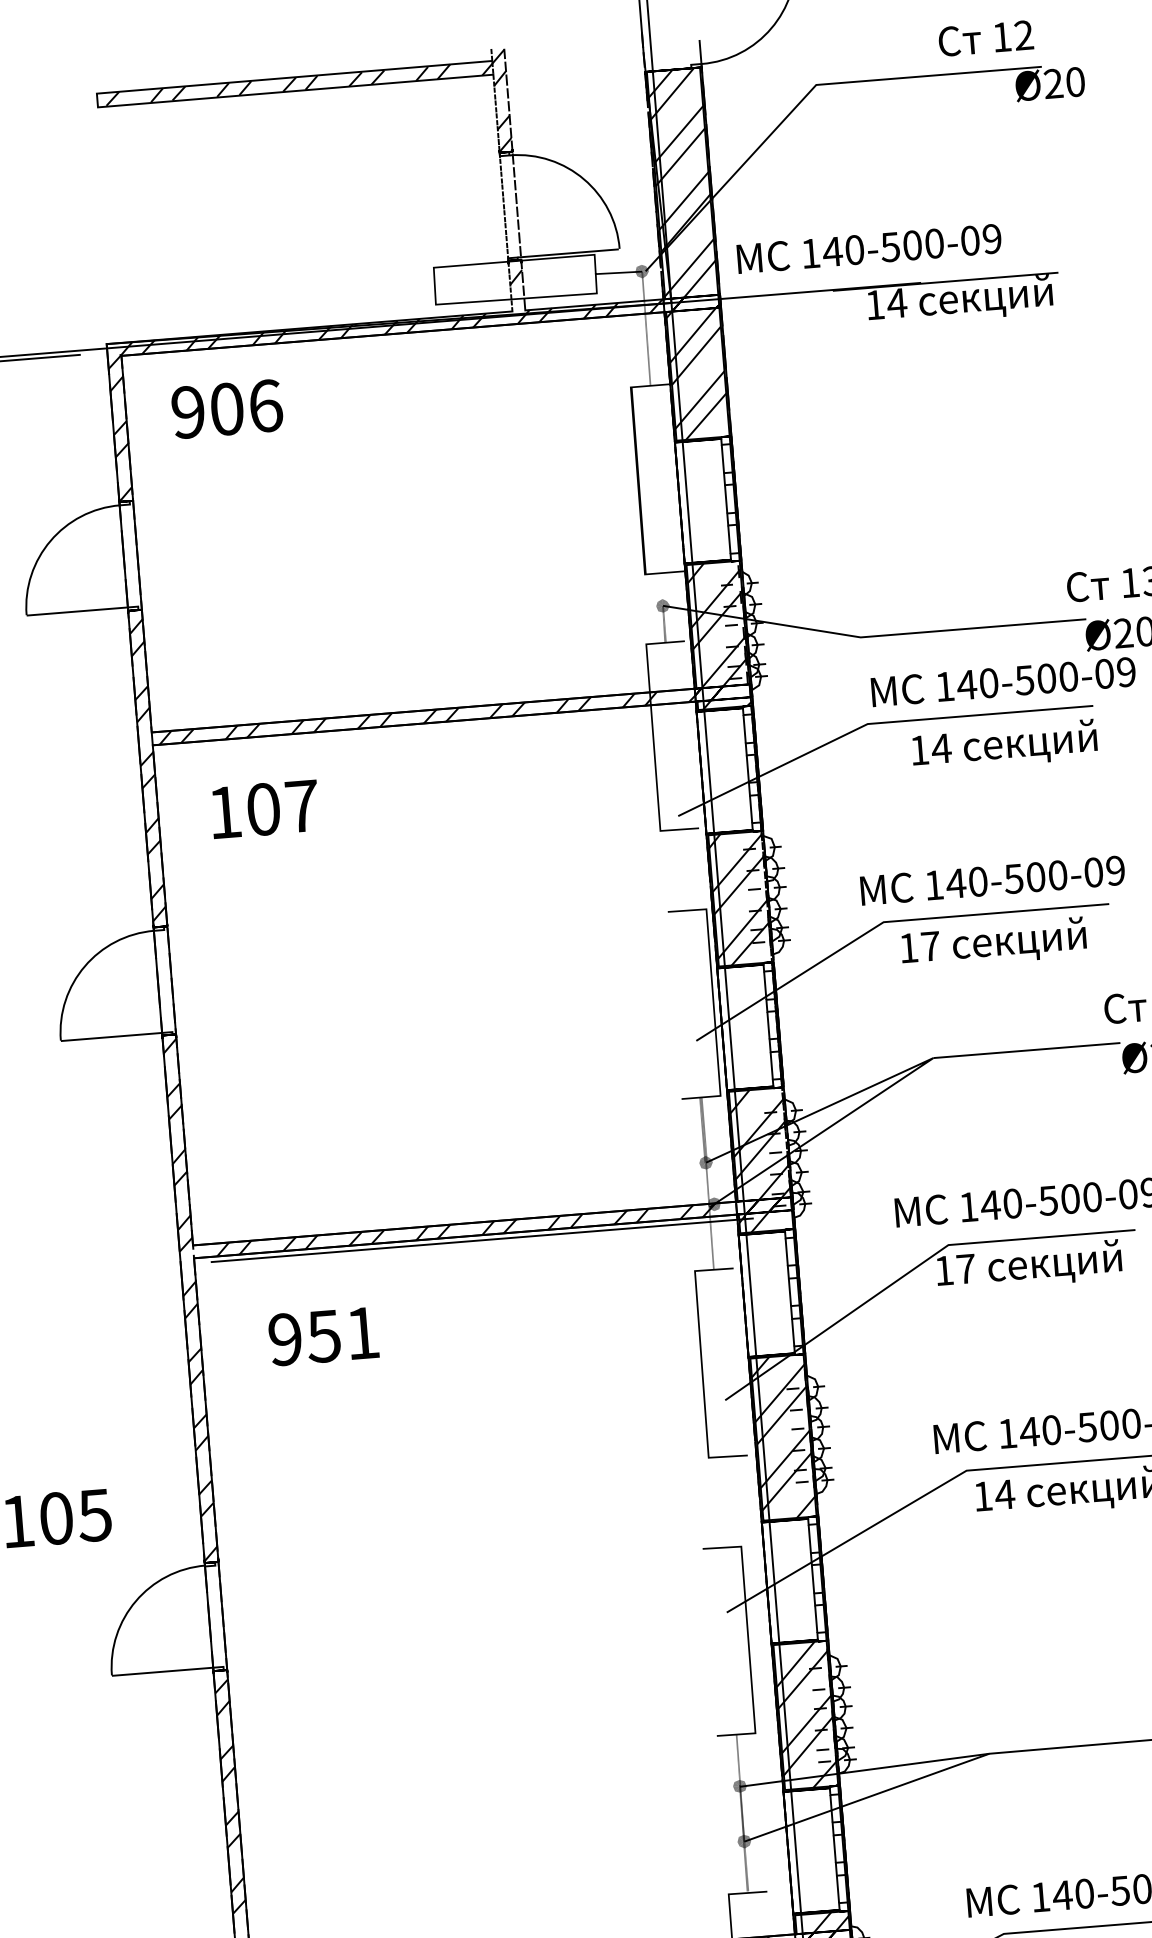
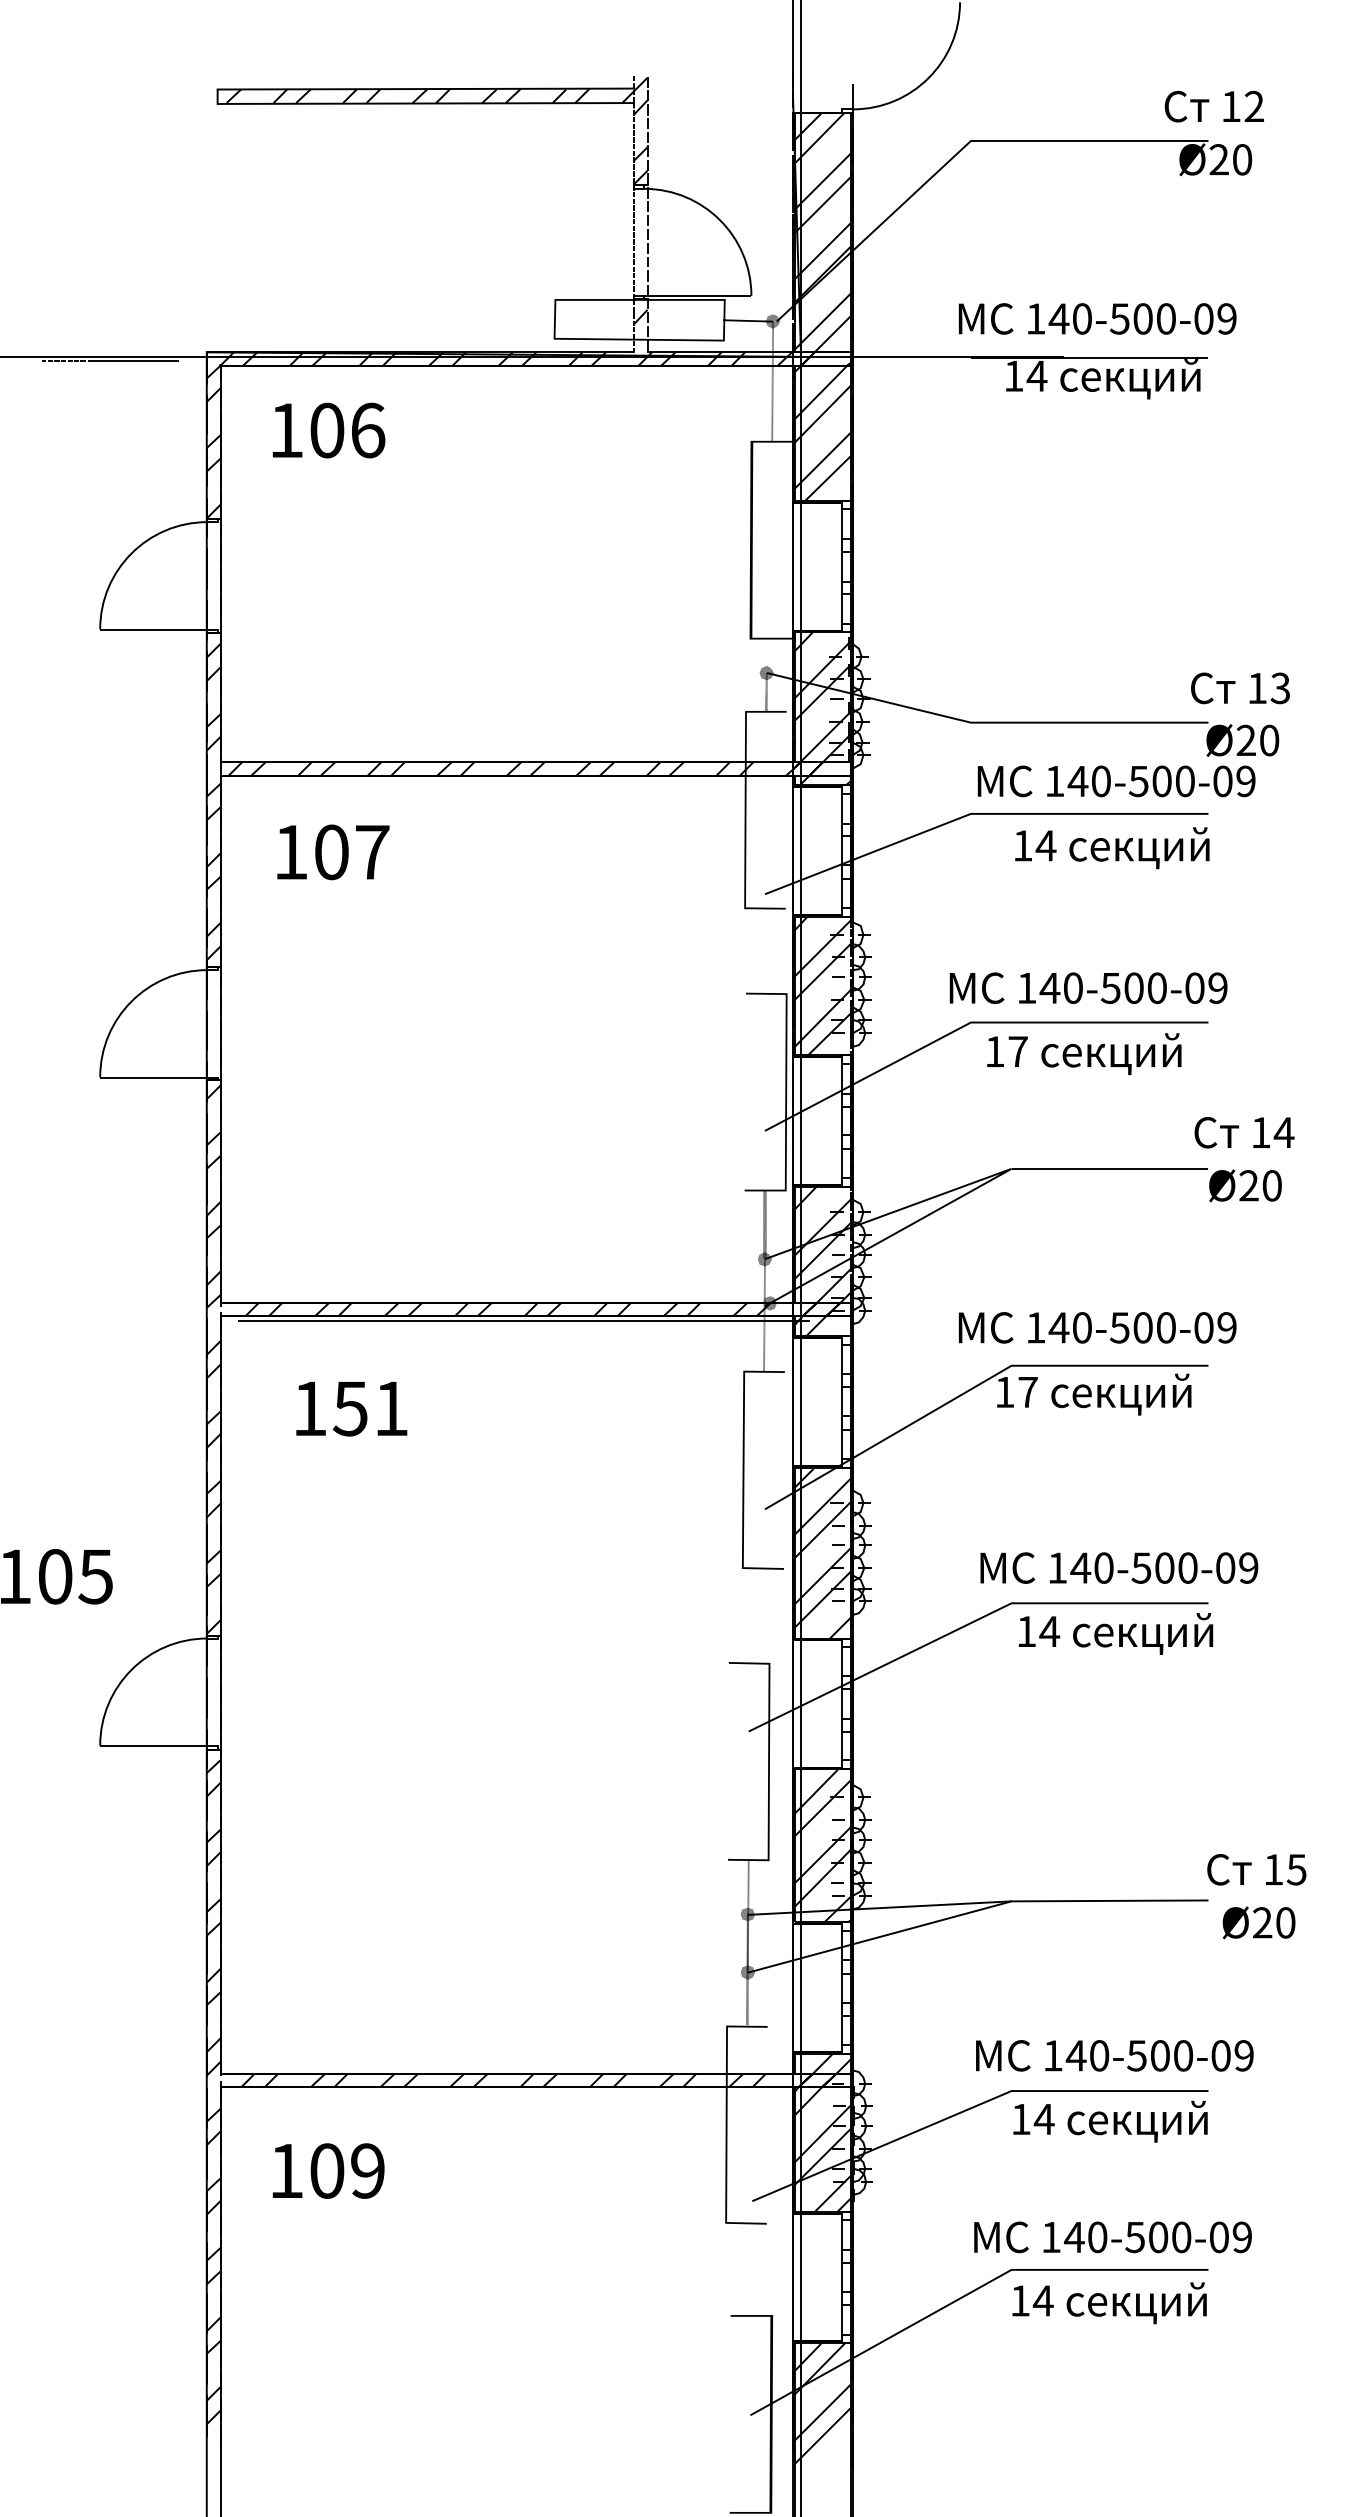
text: (985, 38) -> (1213, 106), moved
text: (869, 248) -> (1097, 318), moved
text: (188, 412) -> (286, 430), 906 -> 106
text: (284, 1339) -> (309, 1408), 951 -> 151

